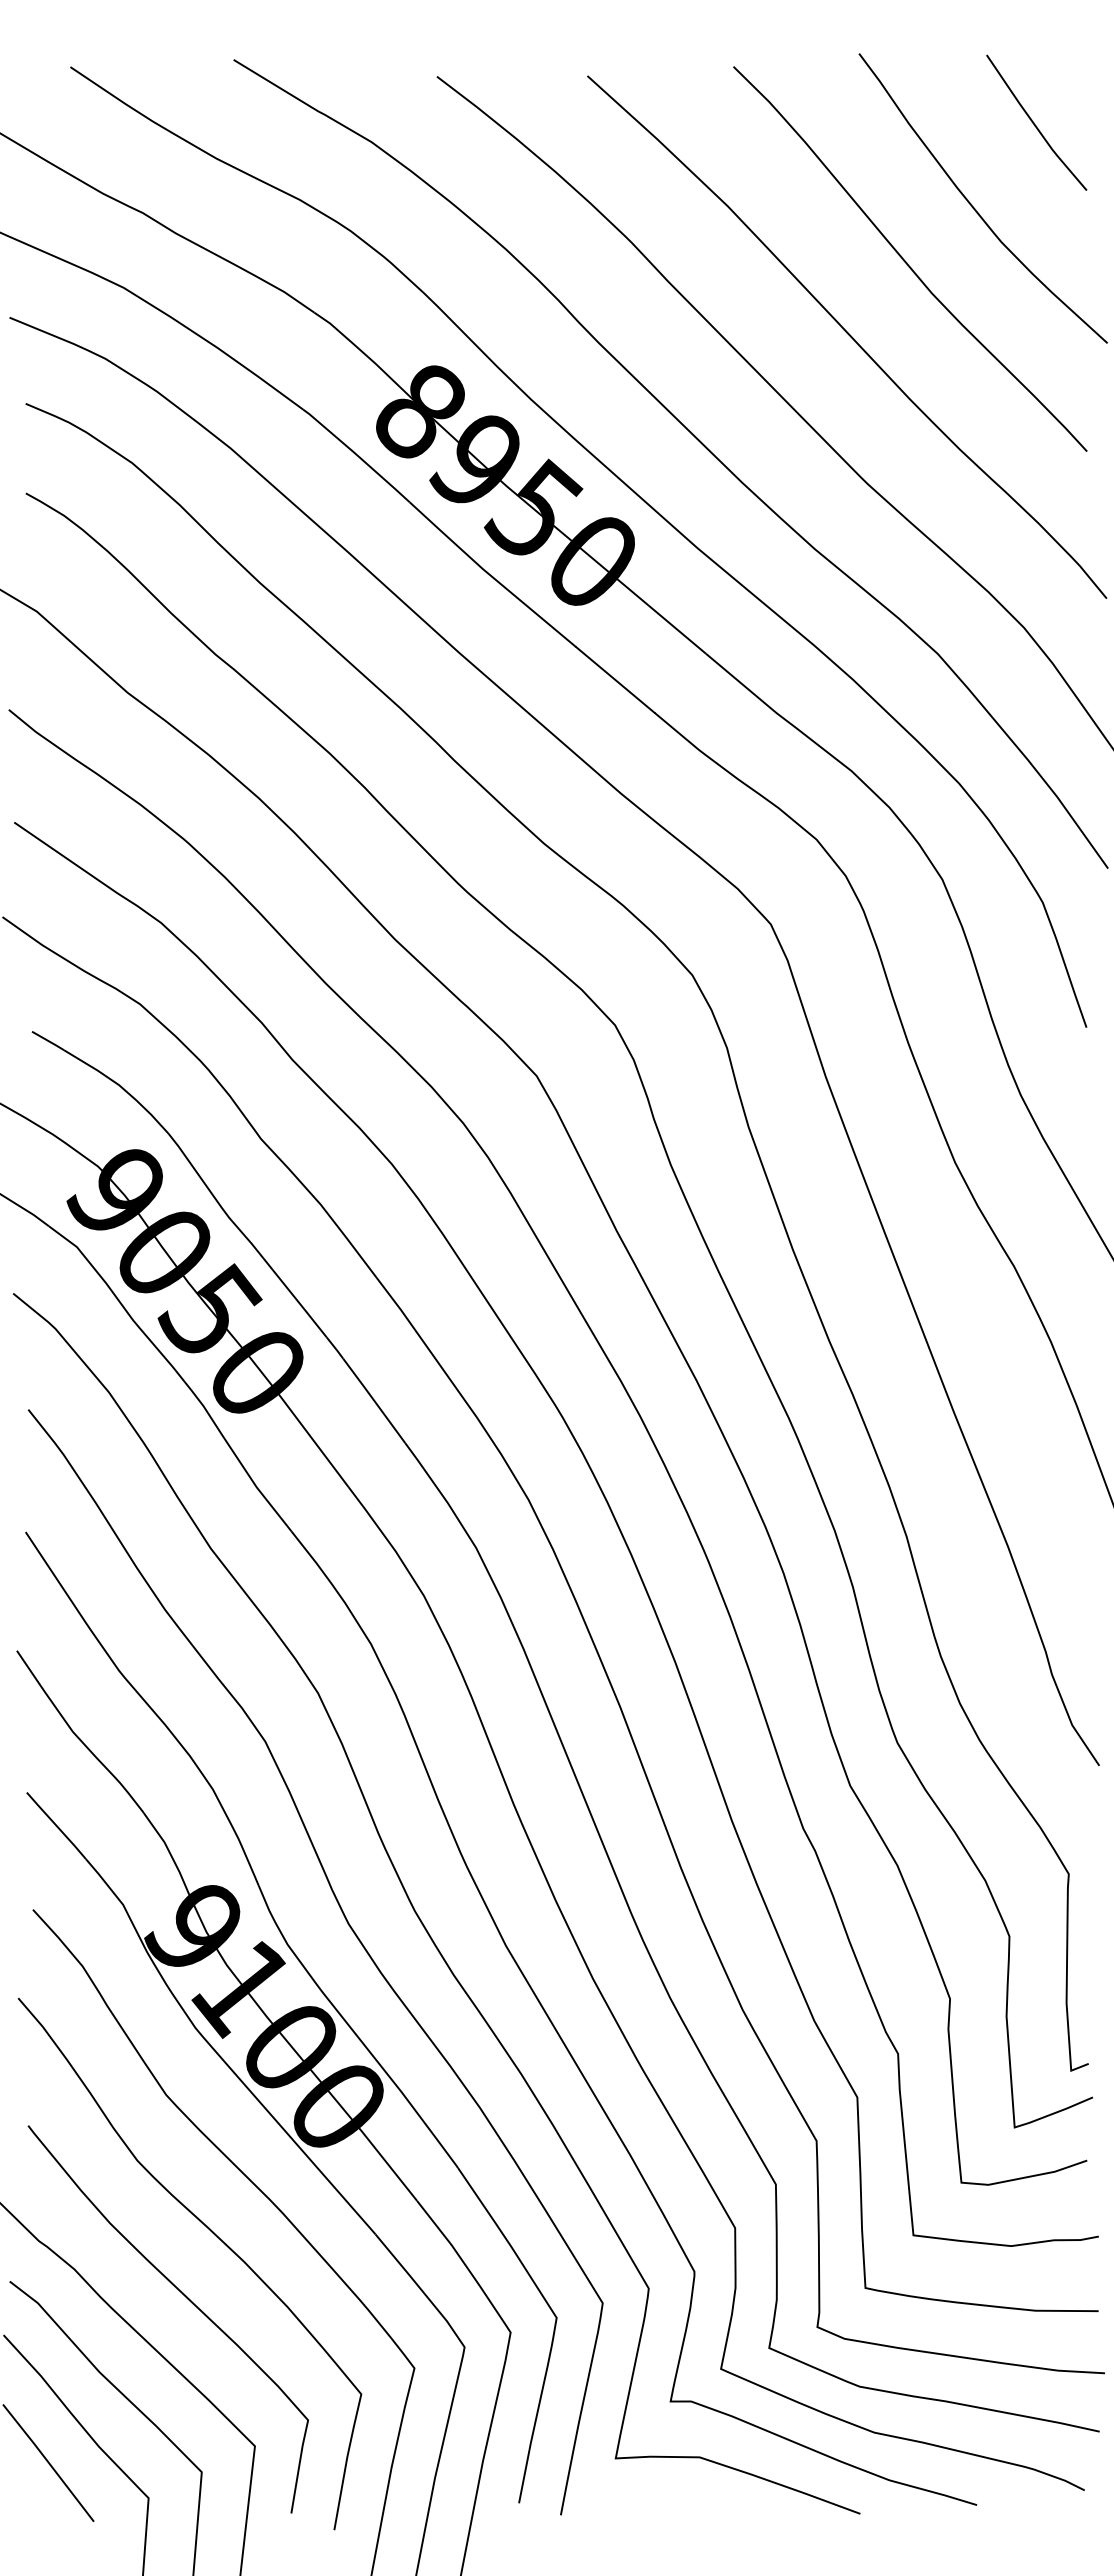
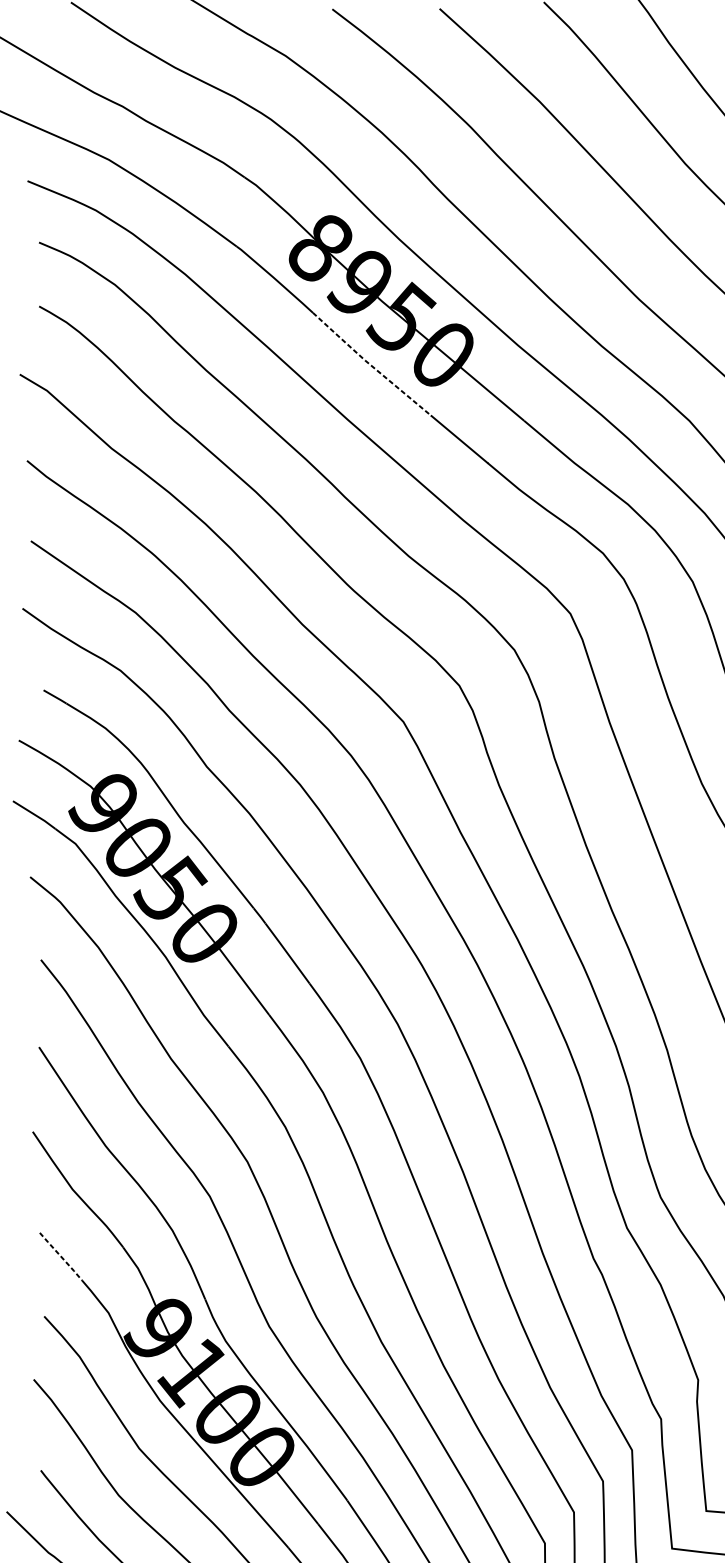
line: (490, 575) -> (370, 364), solid -> dashed
line: (56, 1826) -> (61, 1257), solid -> dashed

